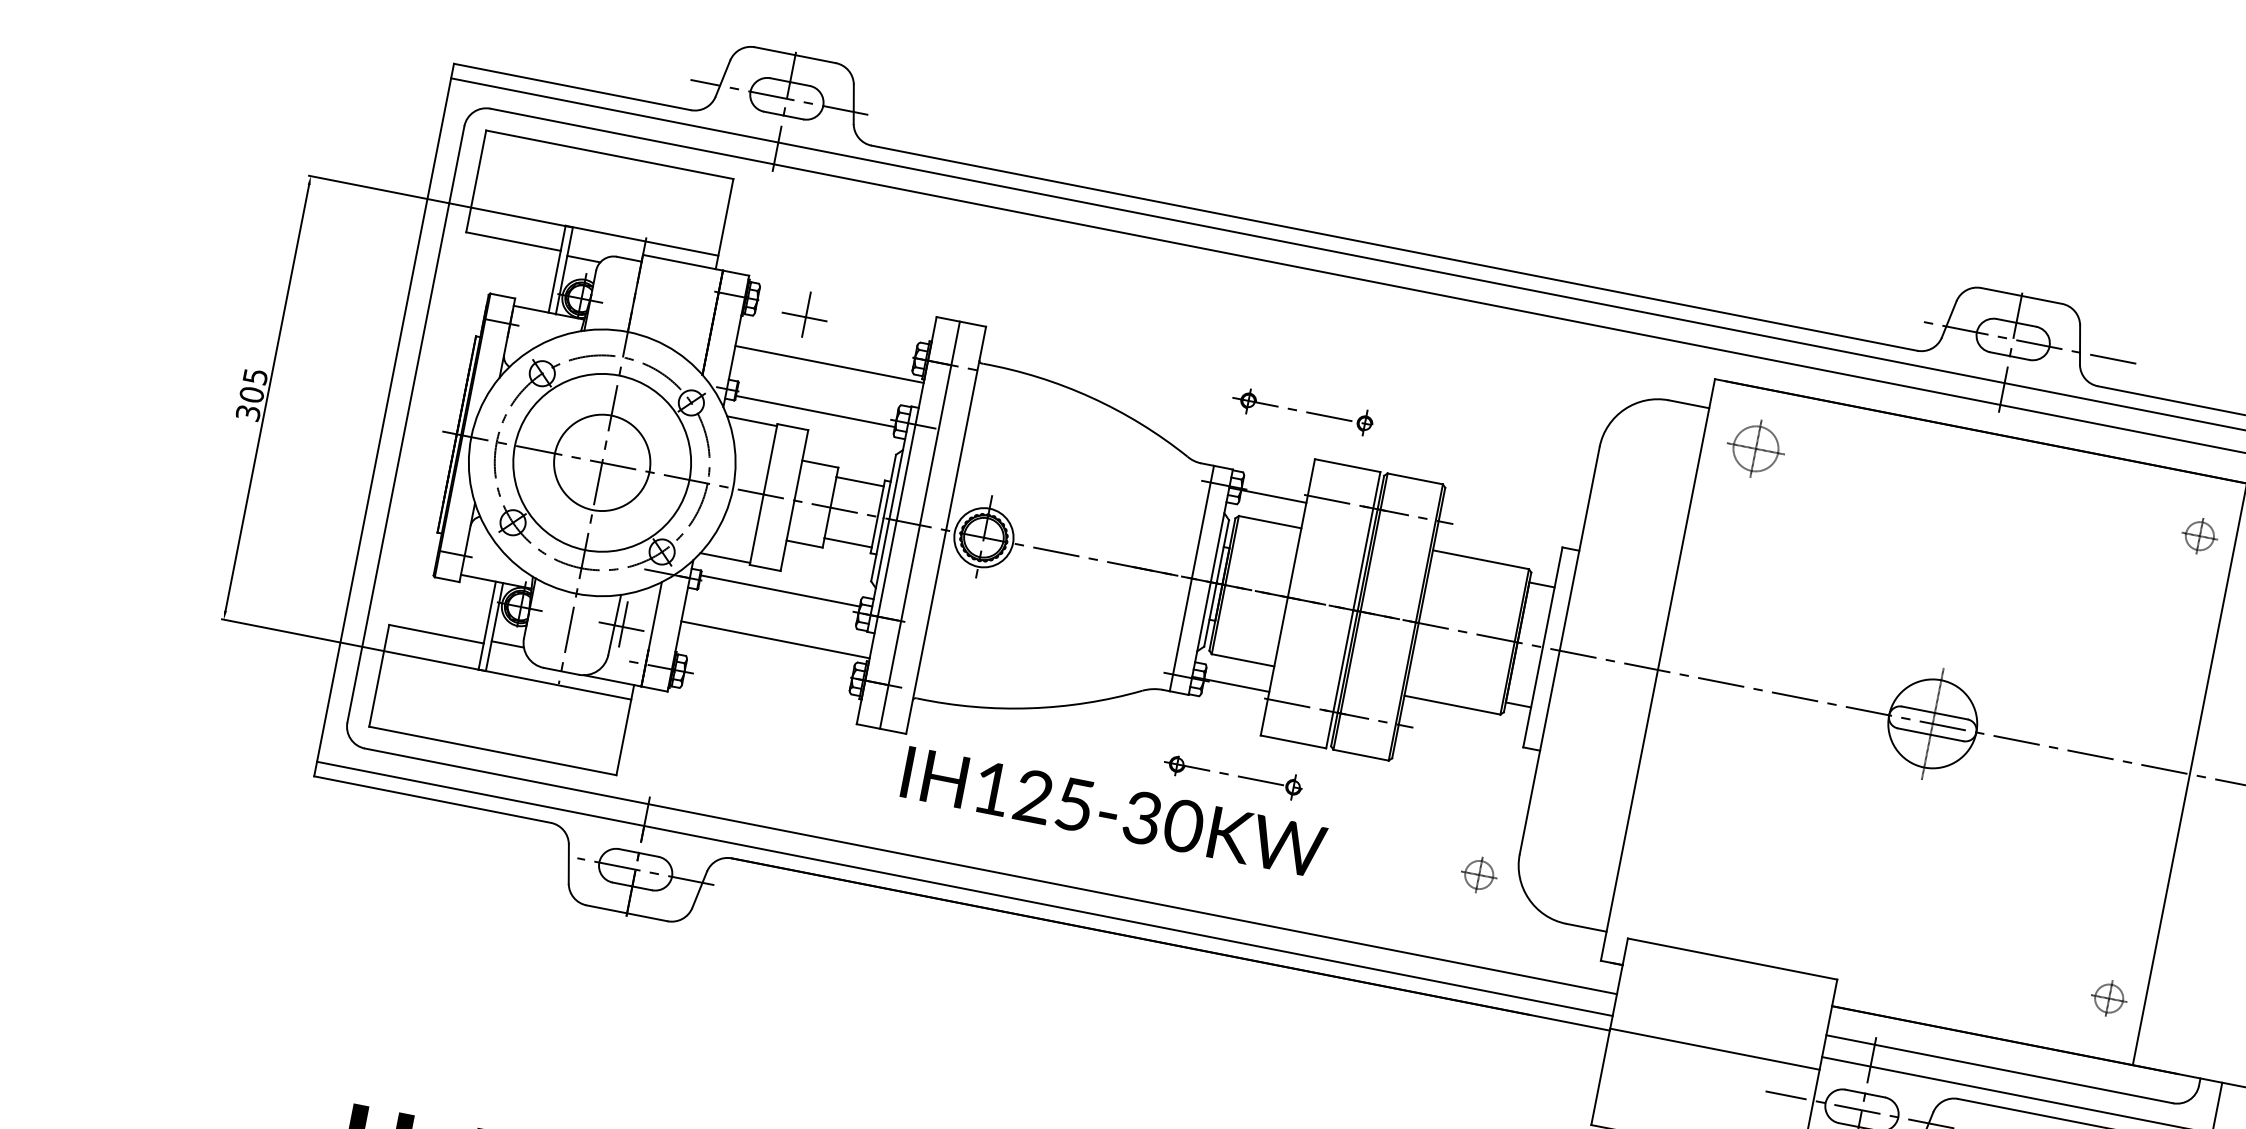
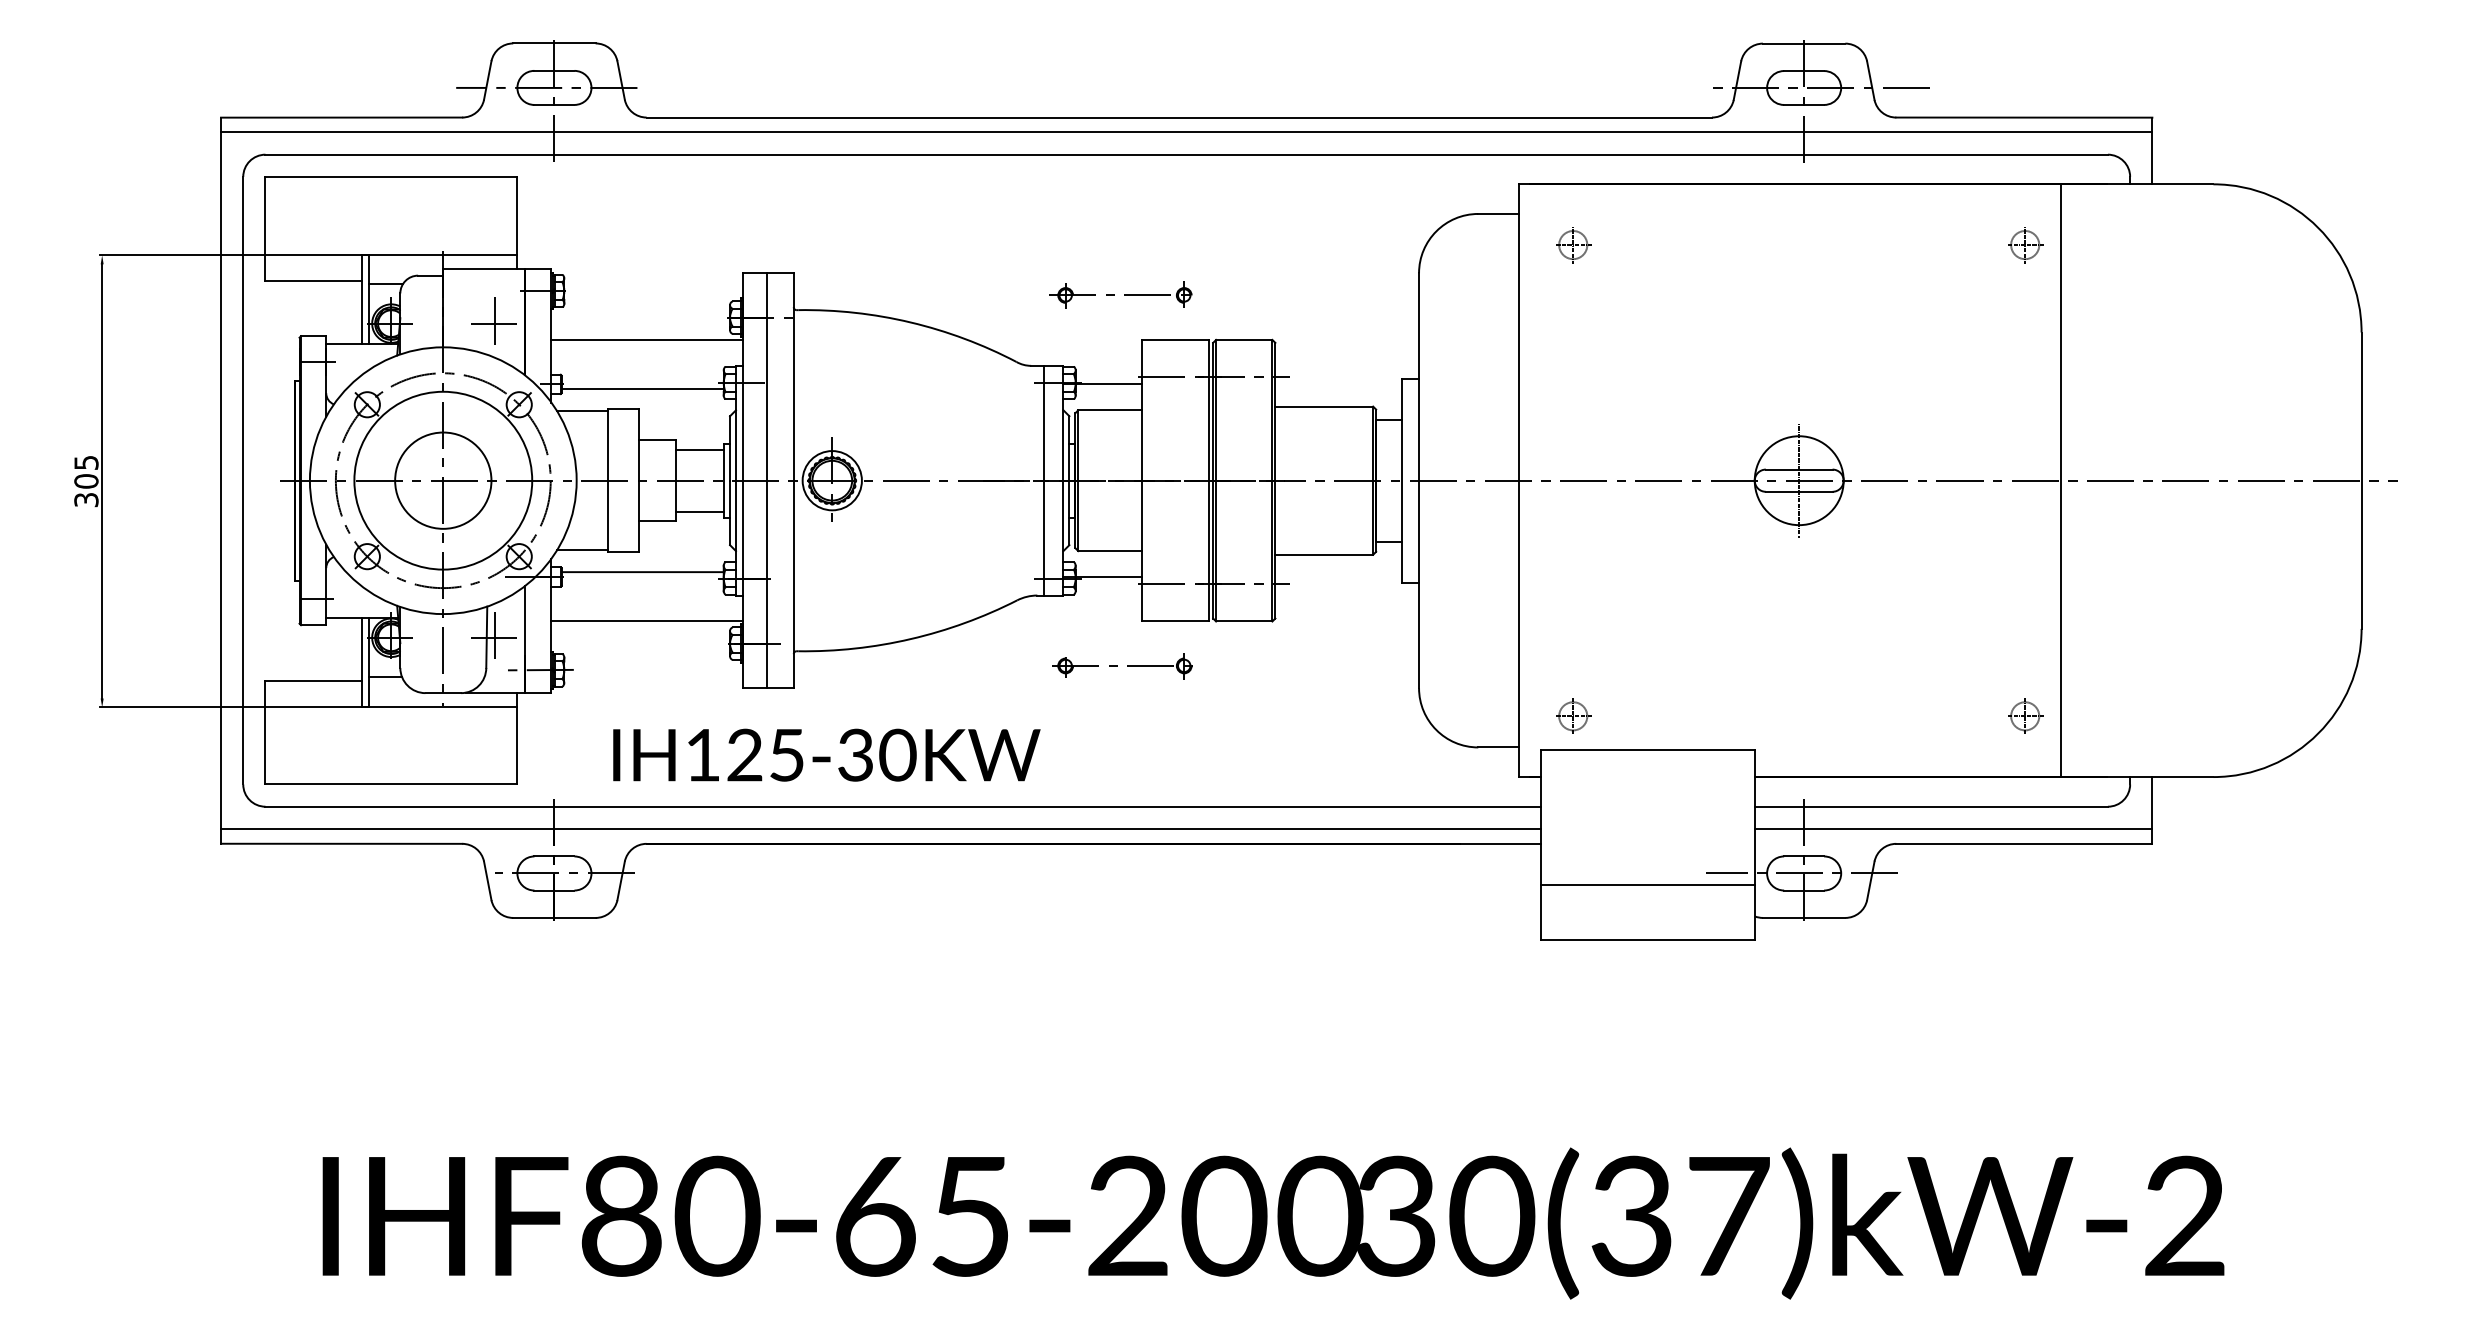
part: (804, 313) -> (493, 320), moved
part: (1756, 449) -> (1573, 245), size x0.62
text: (1113, 811) -> (826, 754), moved
part: (1479, 874) -> (1573, 715), moved
line: (1714, 1048) -> (1647, 884), moved

